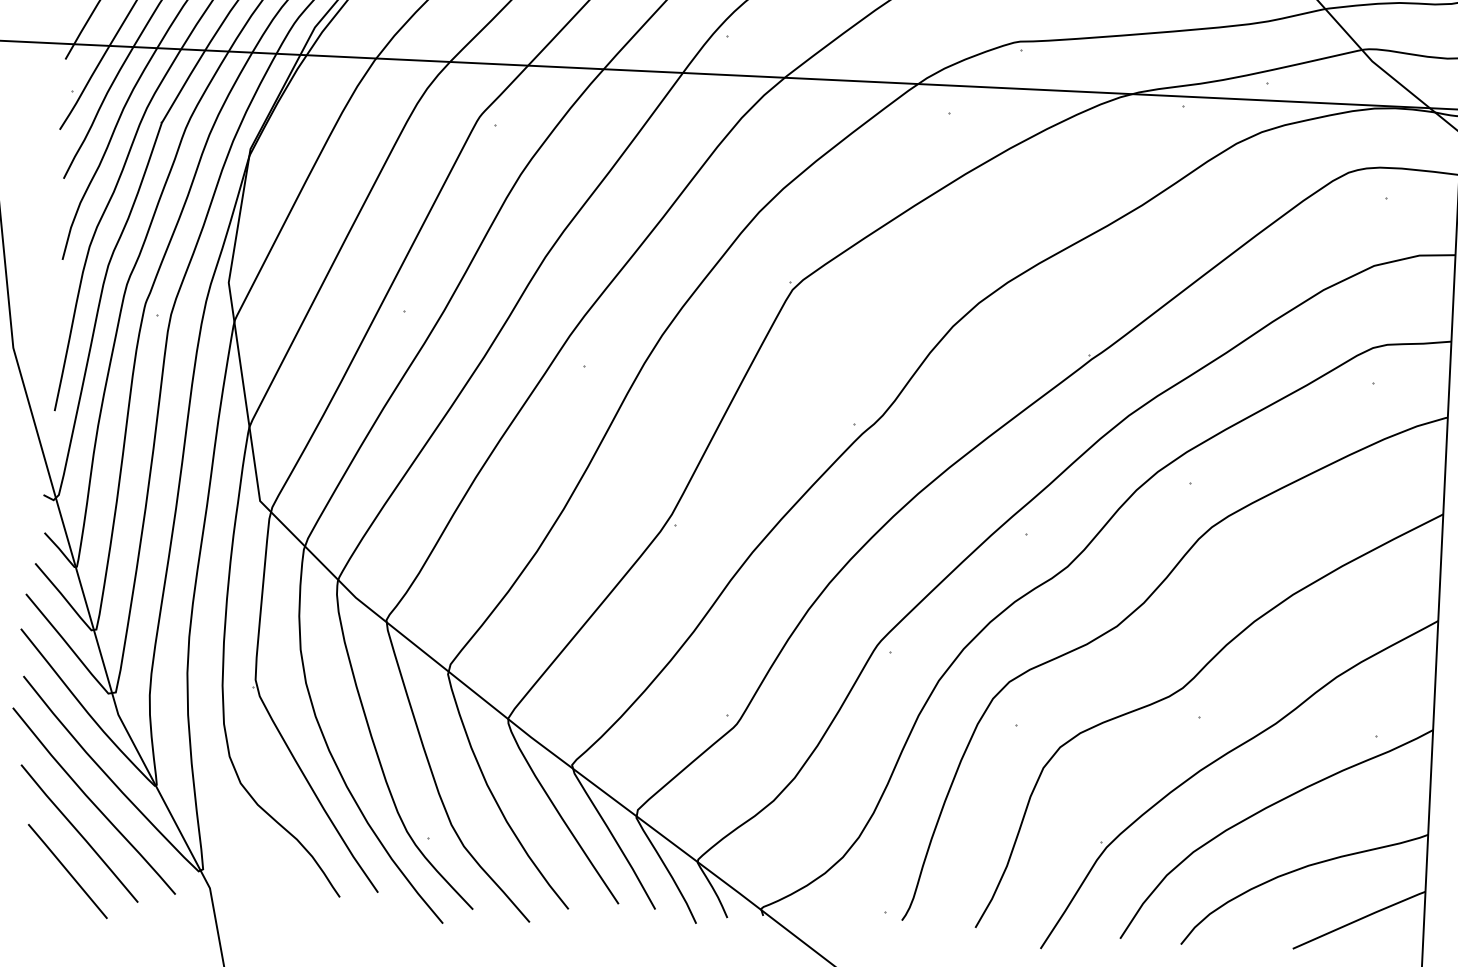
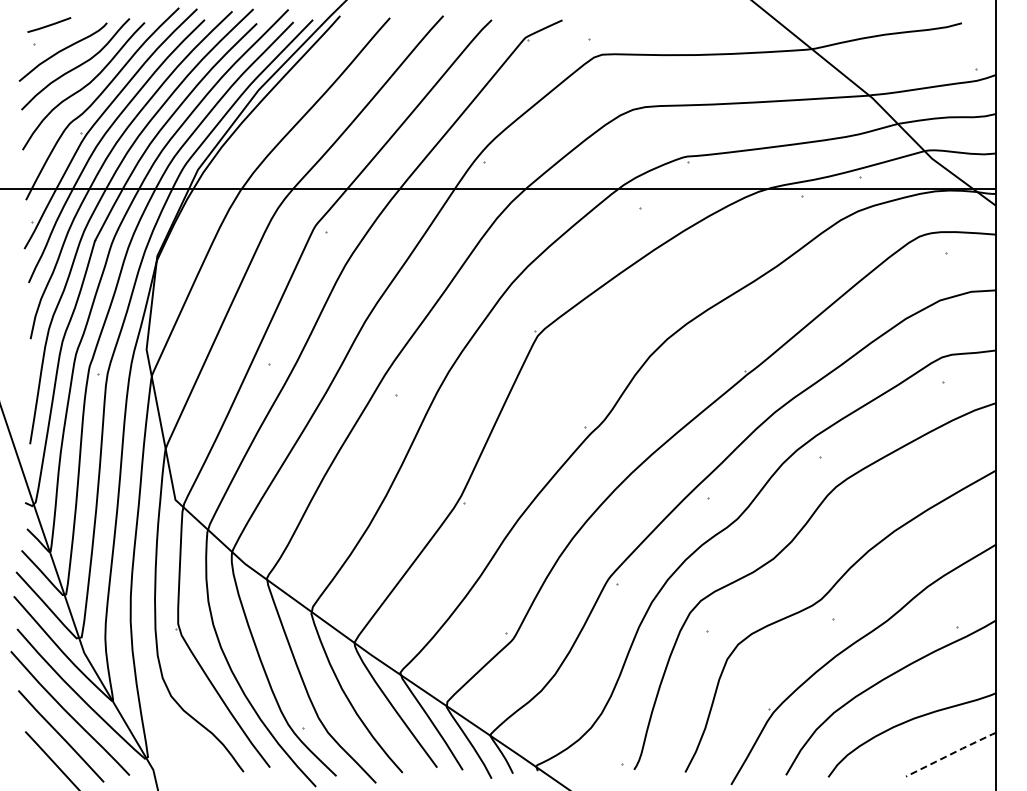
line: (1359, 918) -> (951, 753), solid -> dashed

